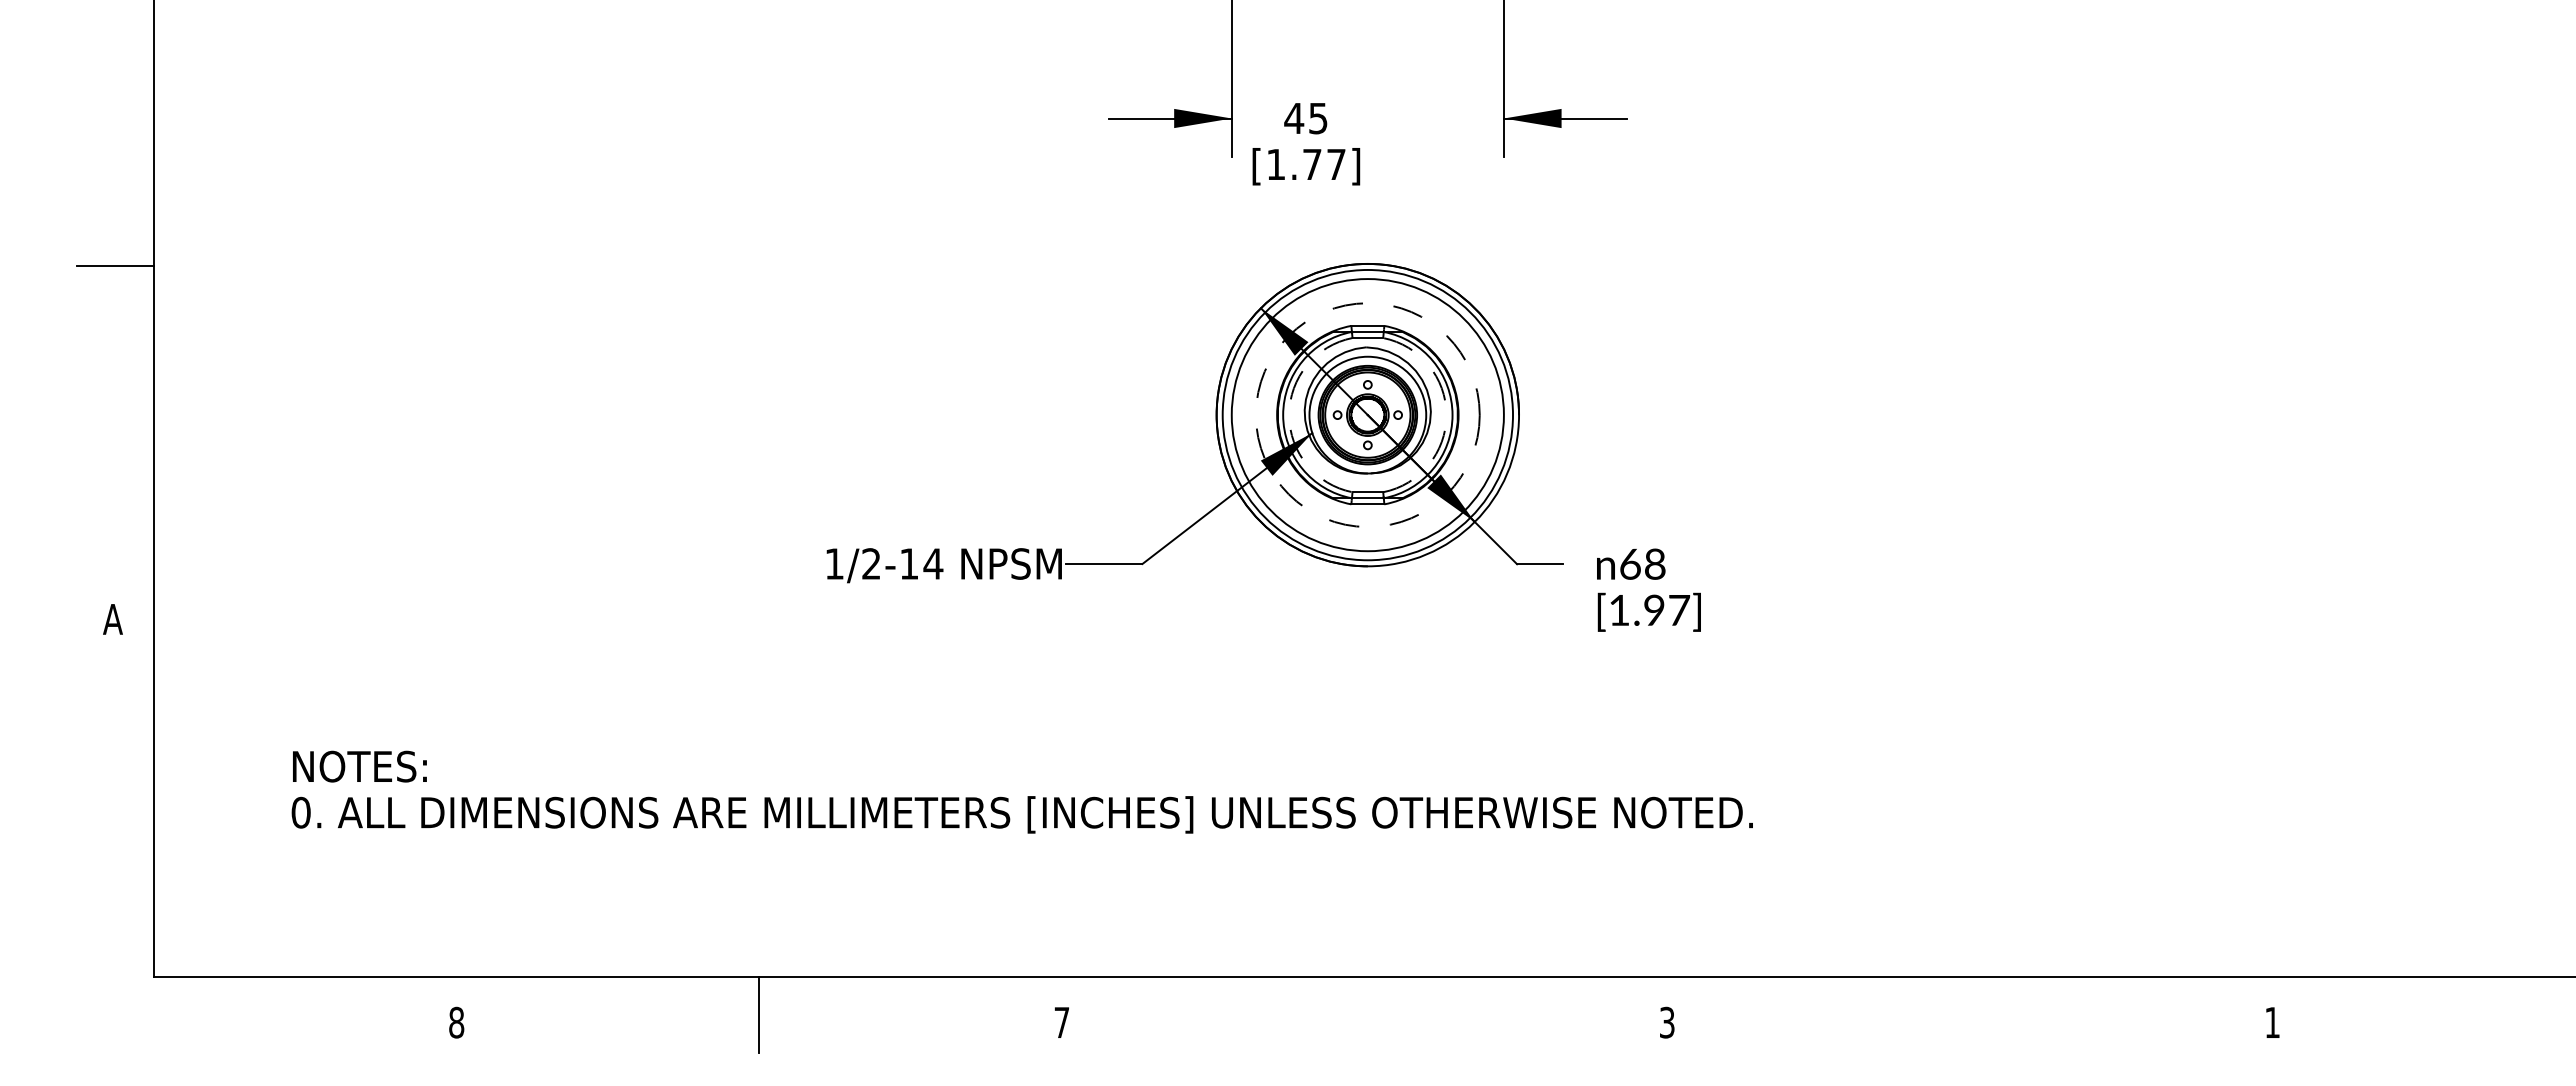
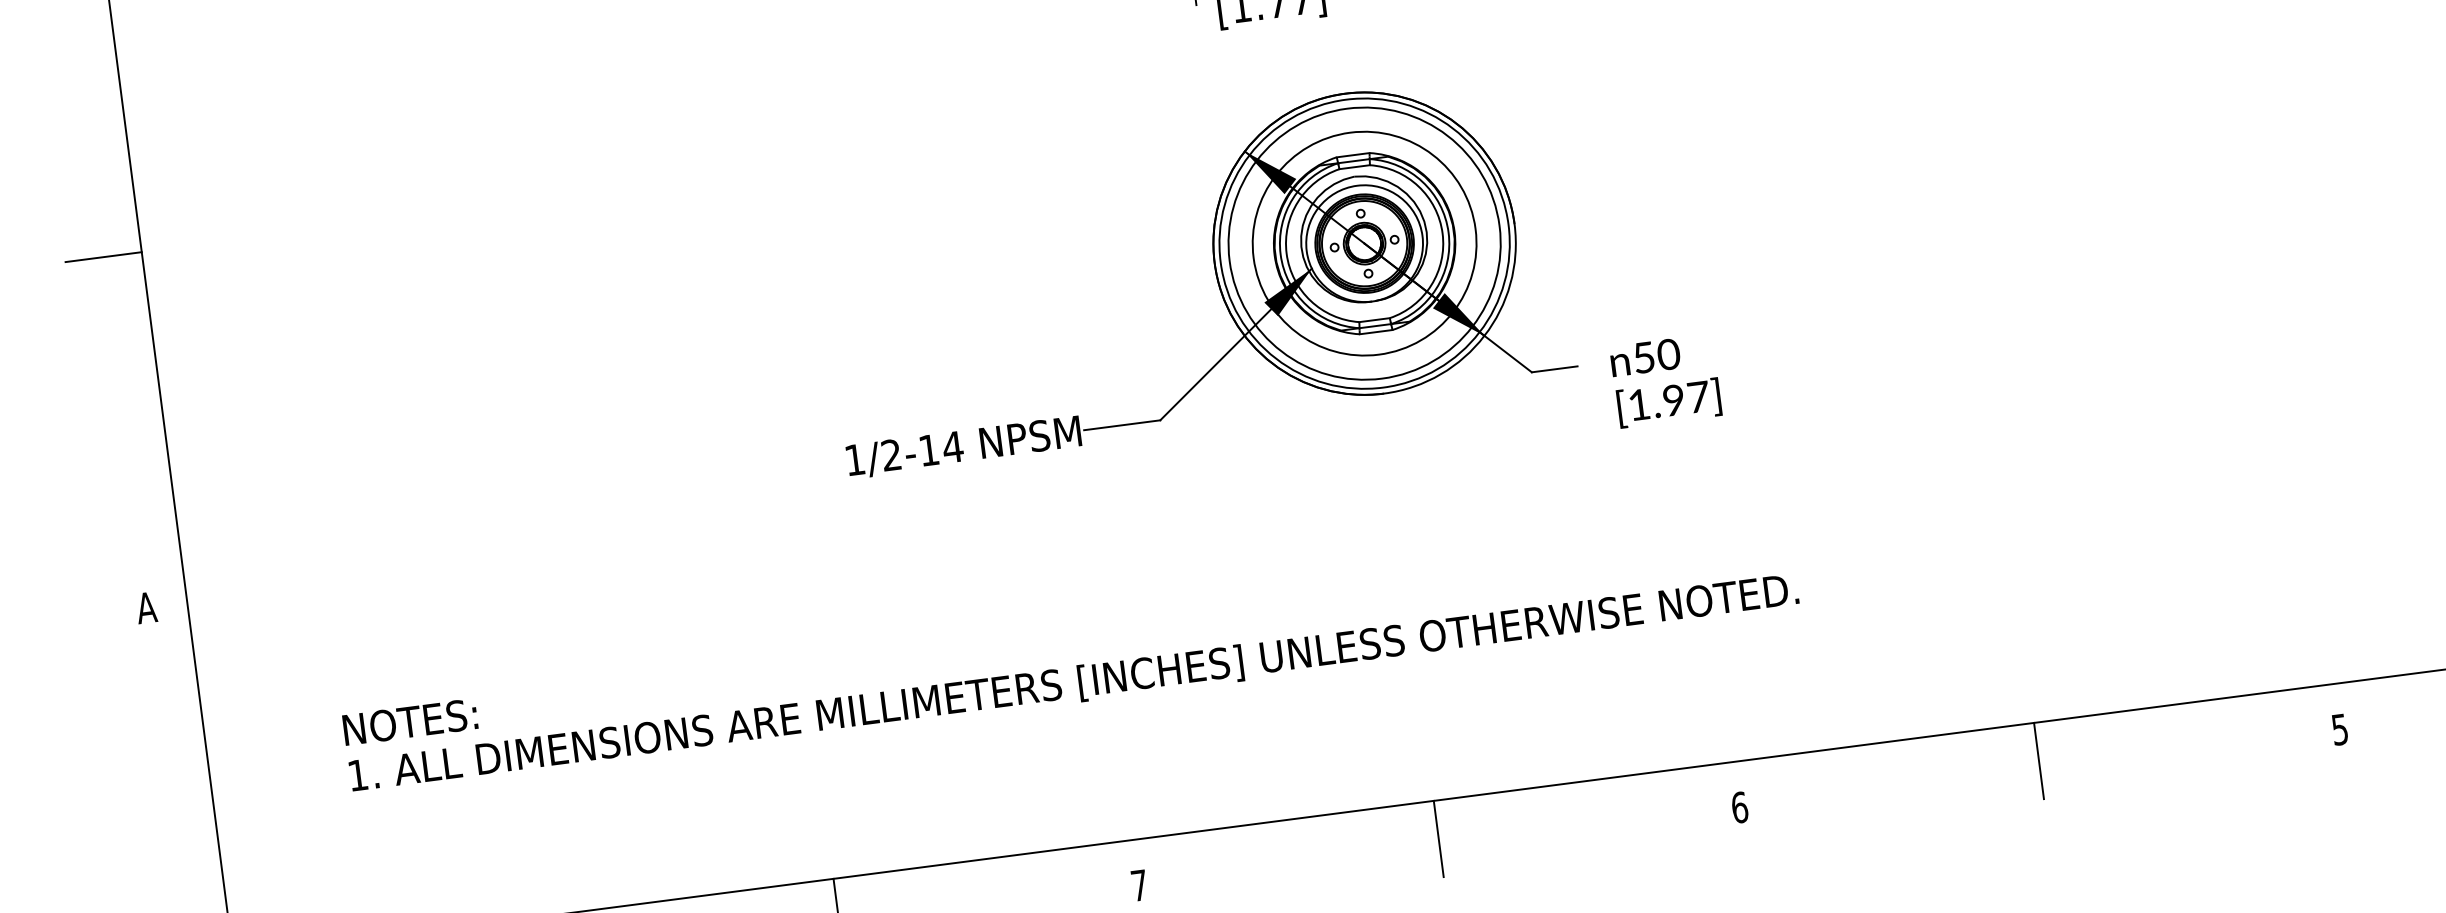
arc: (1289, 415) -> (1286, 254), dashed -> solid
circle: (1367, 415) -> (1364, 244), dashed -> solid
arc: (1446, 415) -> (1442, 233), dashed -> solid
text: (1643, 563) -> (1657, 355), 68 -> 50
text: (300, 812) -> (357, 775), 0. -> 1.
line: (1364, 1014) -> (1438, 838), added
line: (1969, 1014) -> (2038, 760), added
text: (1666, 1022) -> (1739, 807), 3 -> 6
text: (2272, 1022) -> (2339, 729), 1 -> 5

